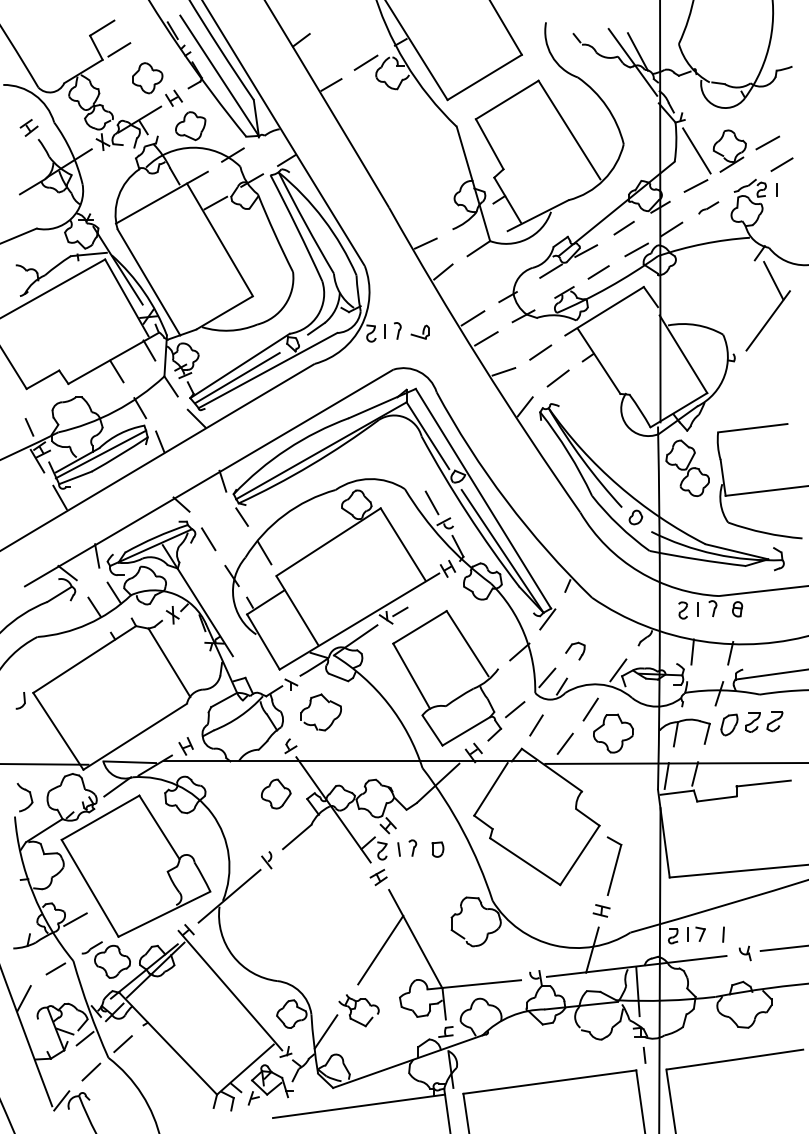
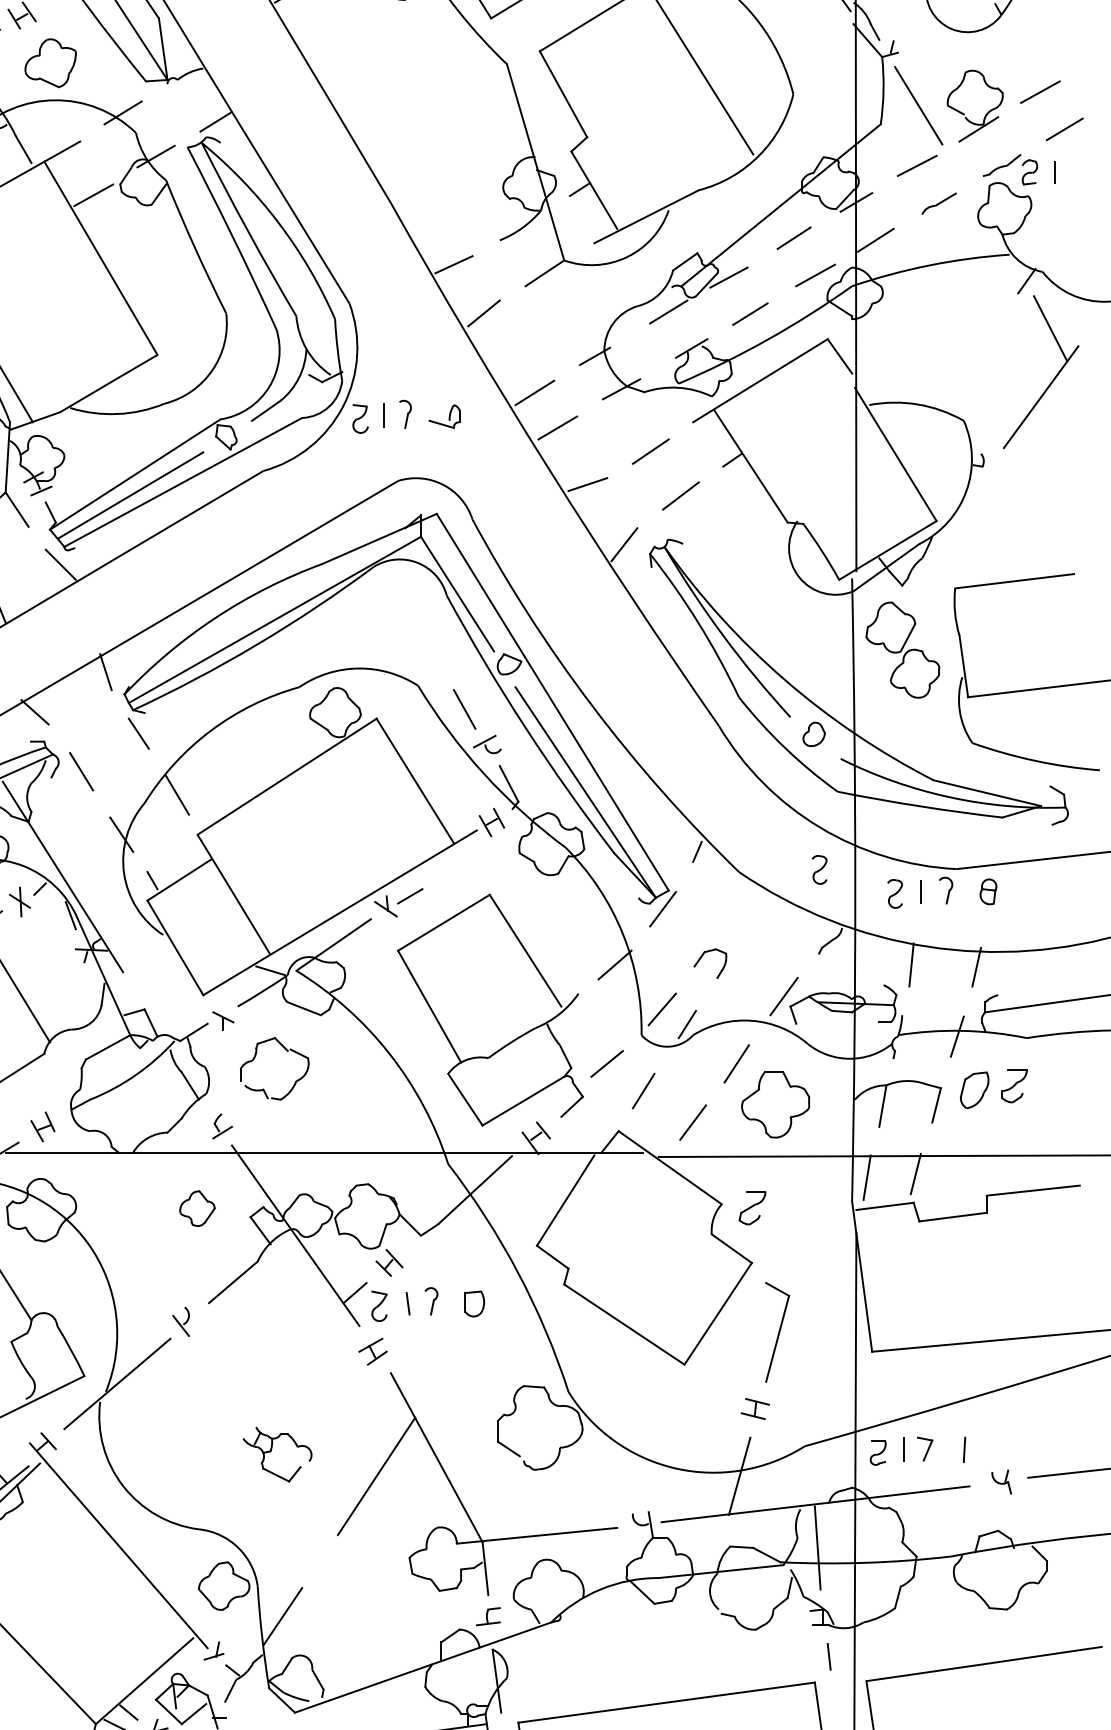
part: (638, 596) -> (818, 869), added
part: (774, 721) -> (751, 1207), moved
part: (276, 793) -> (197, 1207), size x0.7
part: (358, 1010) -> (276, 1454), moved

